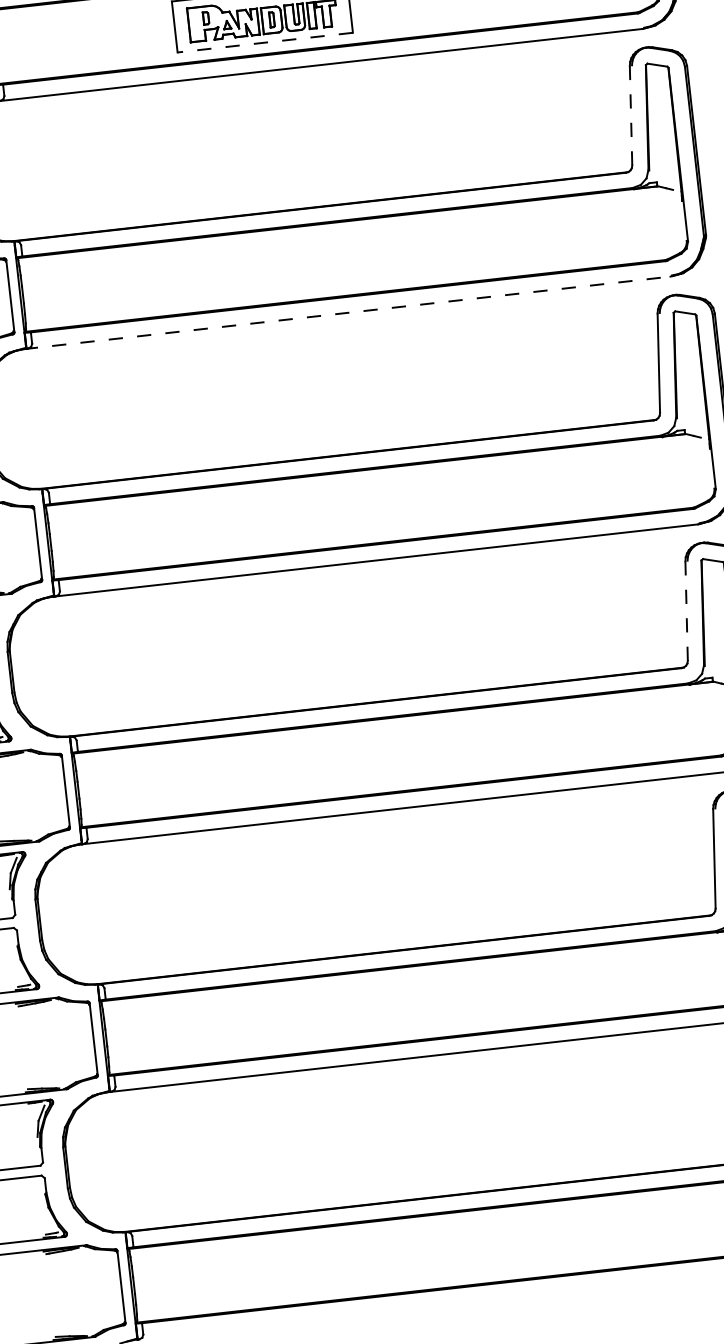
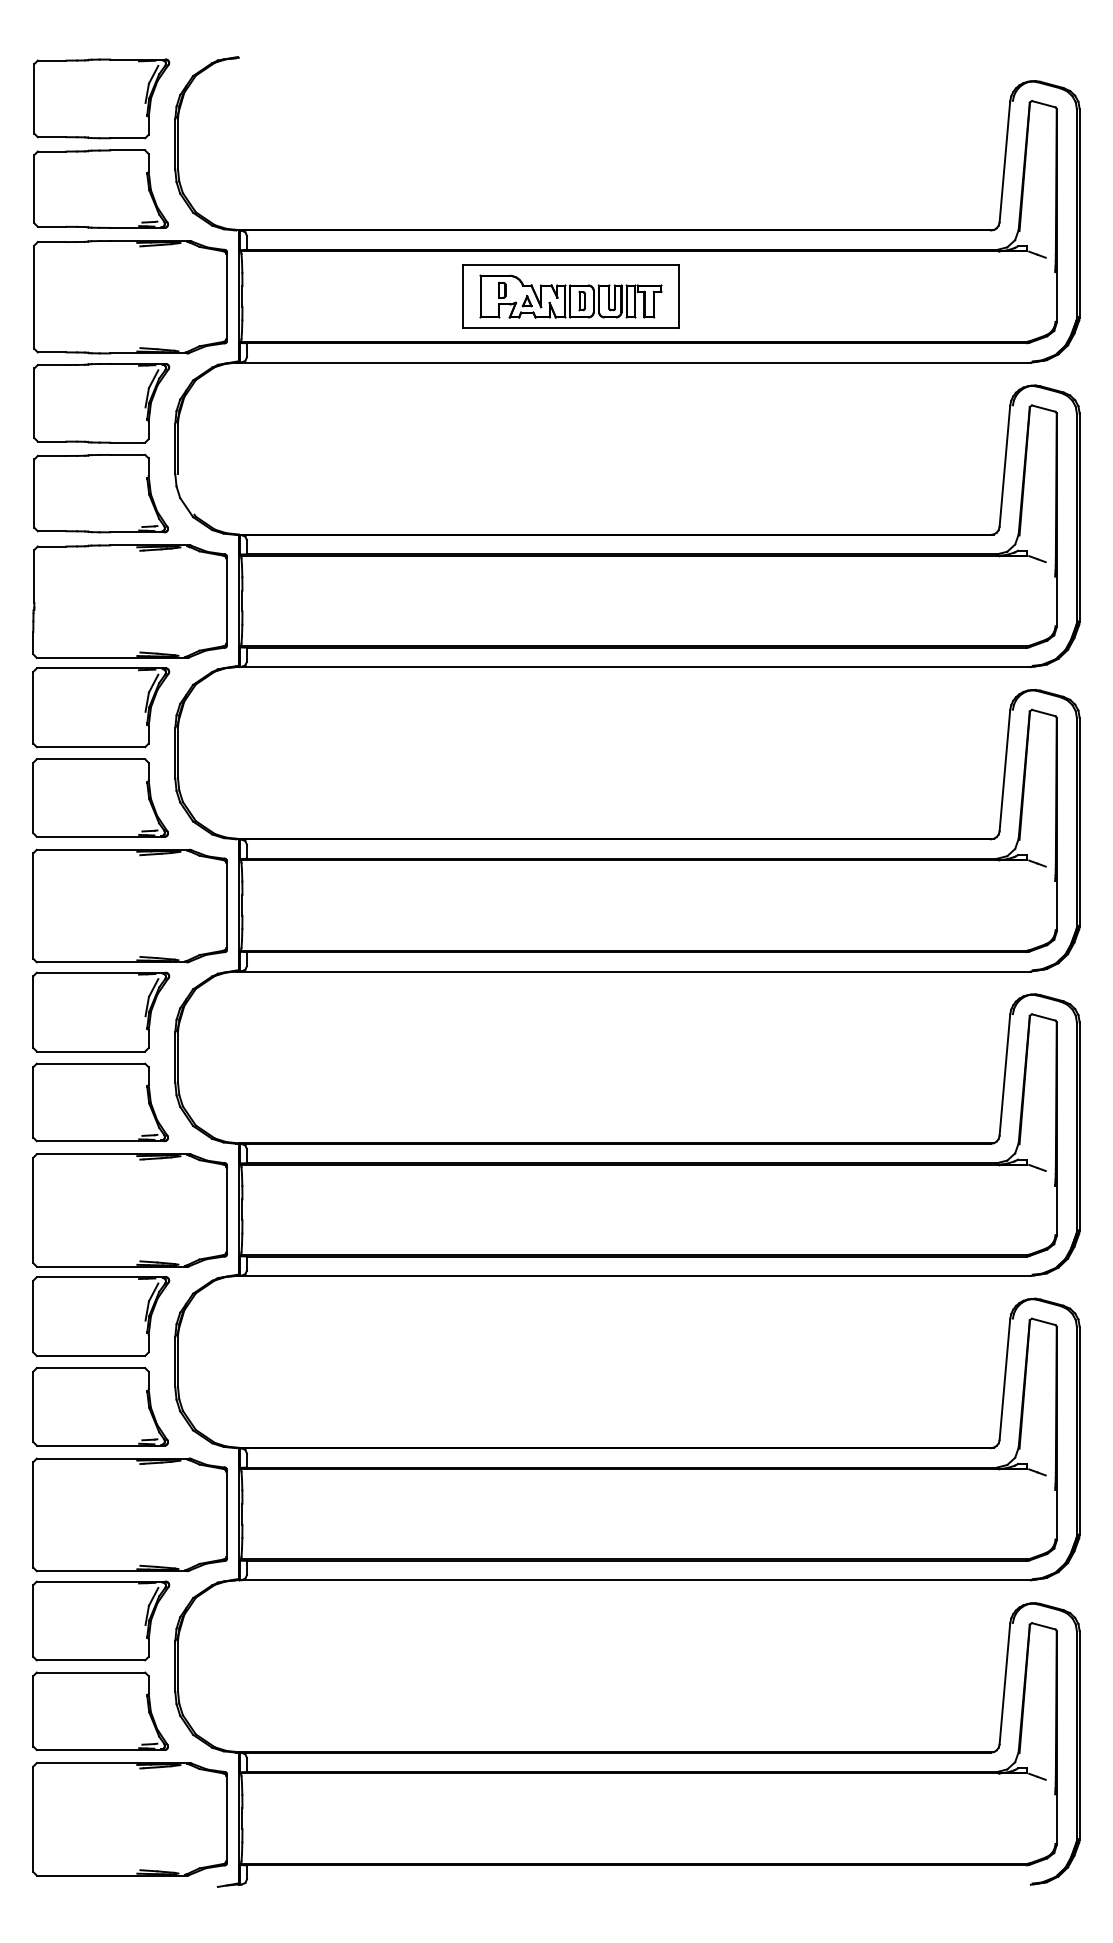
line: (264, 42) -> (570, 327), dashed -> solid
line: (630, 115) -> (1004, 466), dashed -> solid
line: (348, 313) -> (634, 667), dashed -> solid
line: (686, 611) -> (1004, 1075), dashed -> solid

